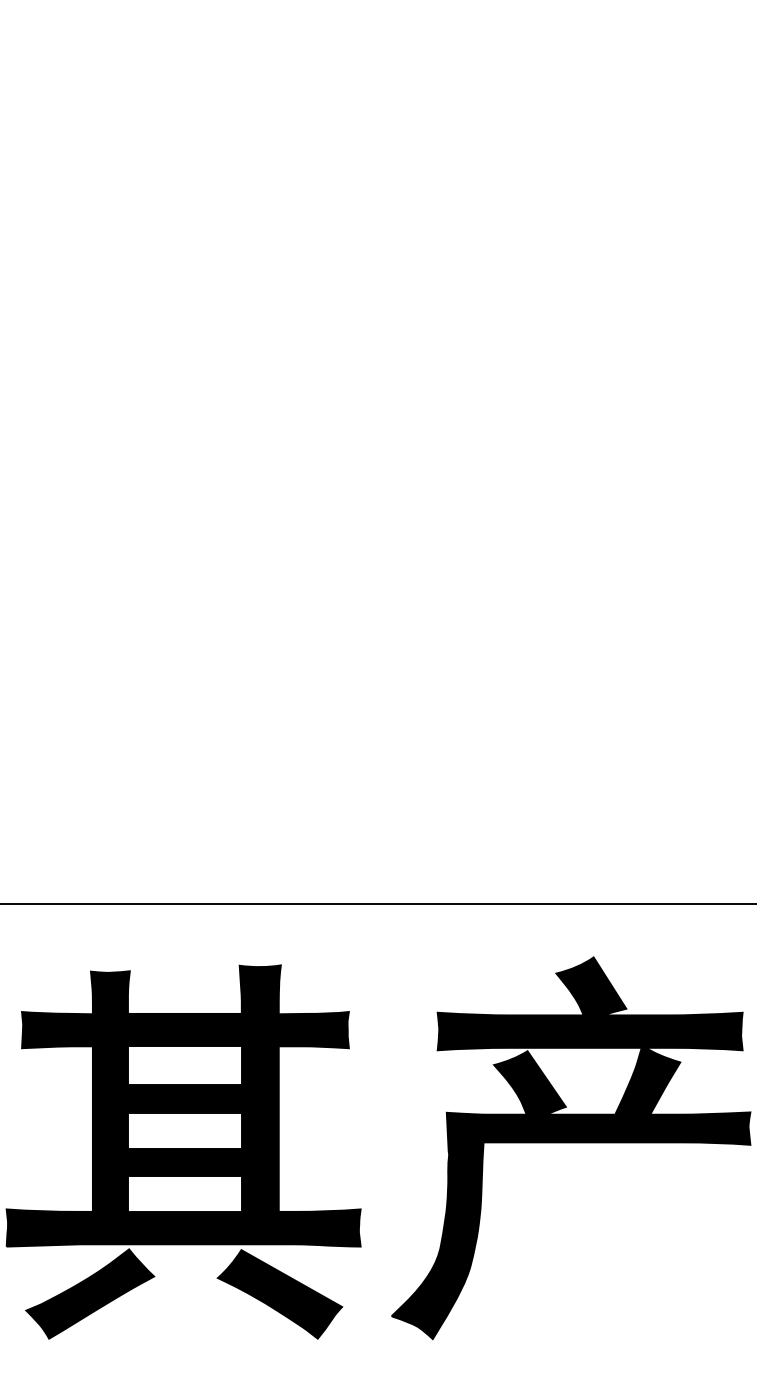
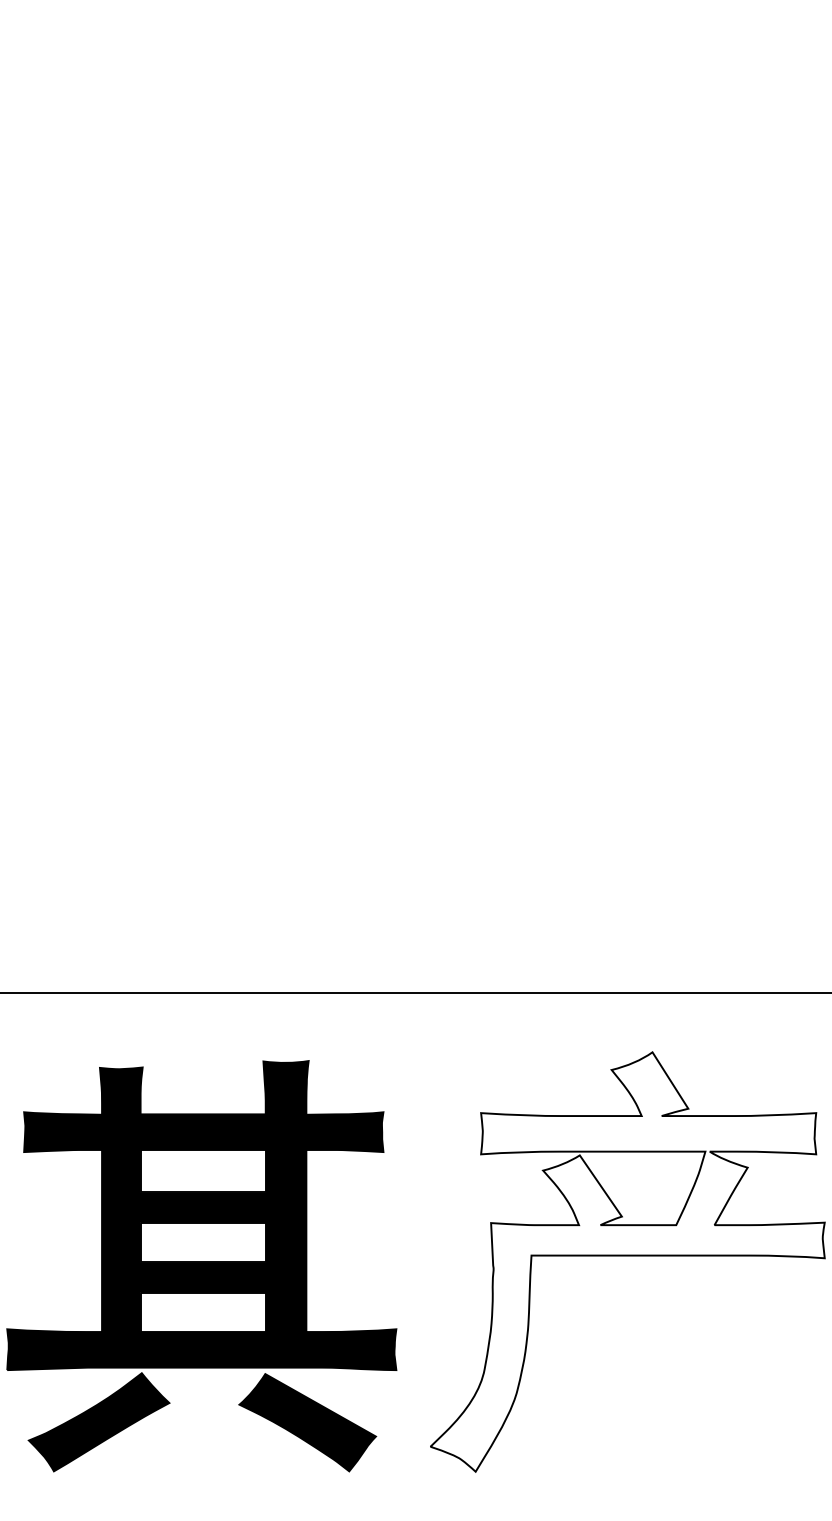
fill: (570, 1147) -> (627, 1261), removed

